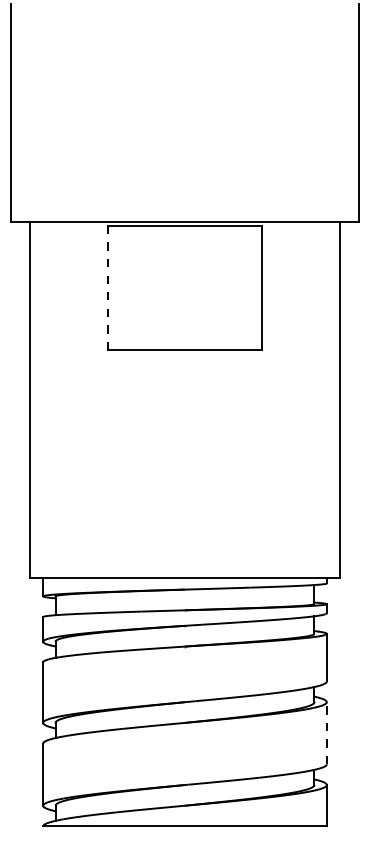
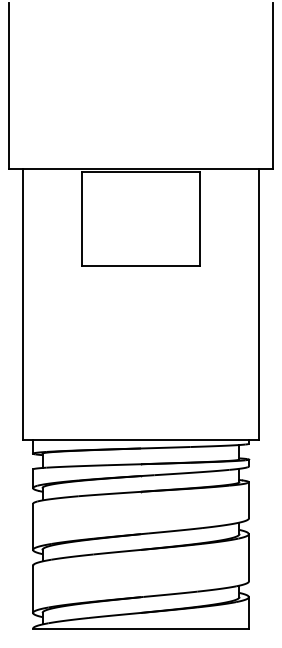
line: (107, 288) -> (82, 219), dashed -> solid
line: (326, 732) -> (248, 557), dashed -> solid

